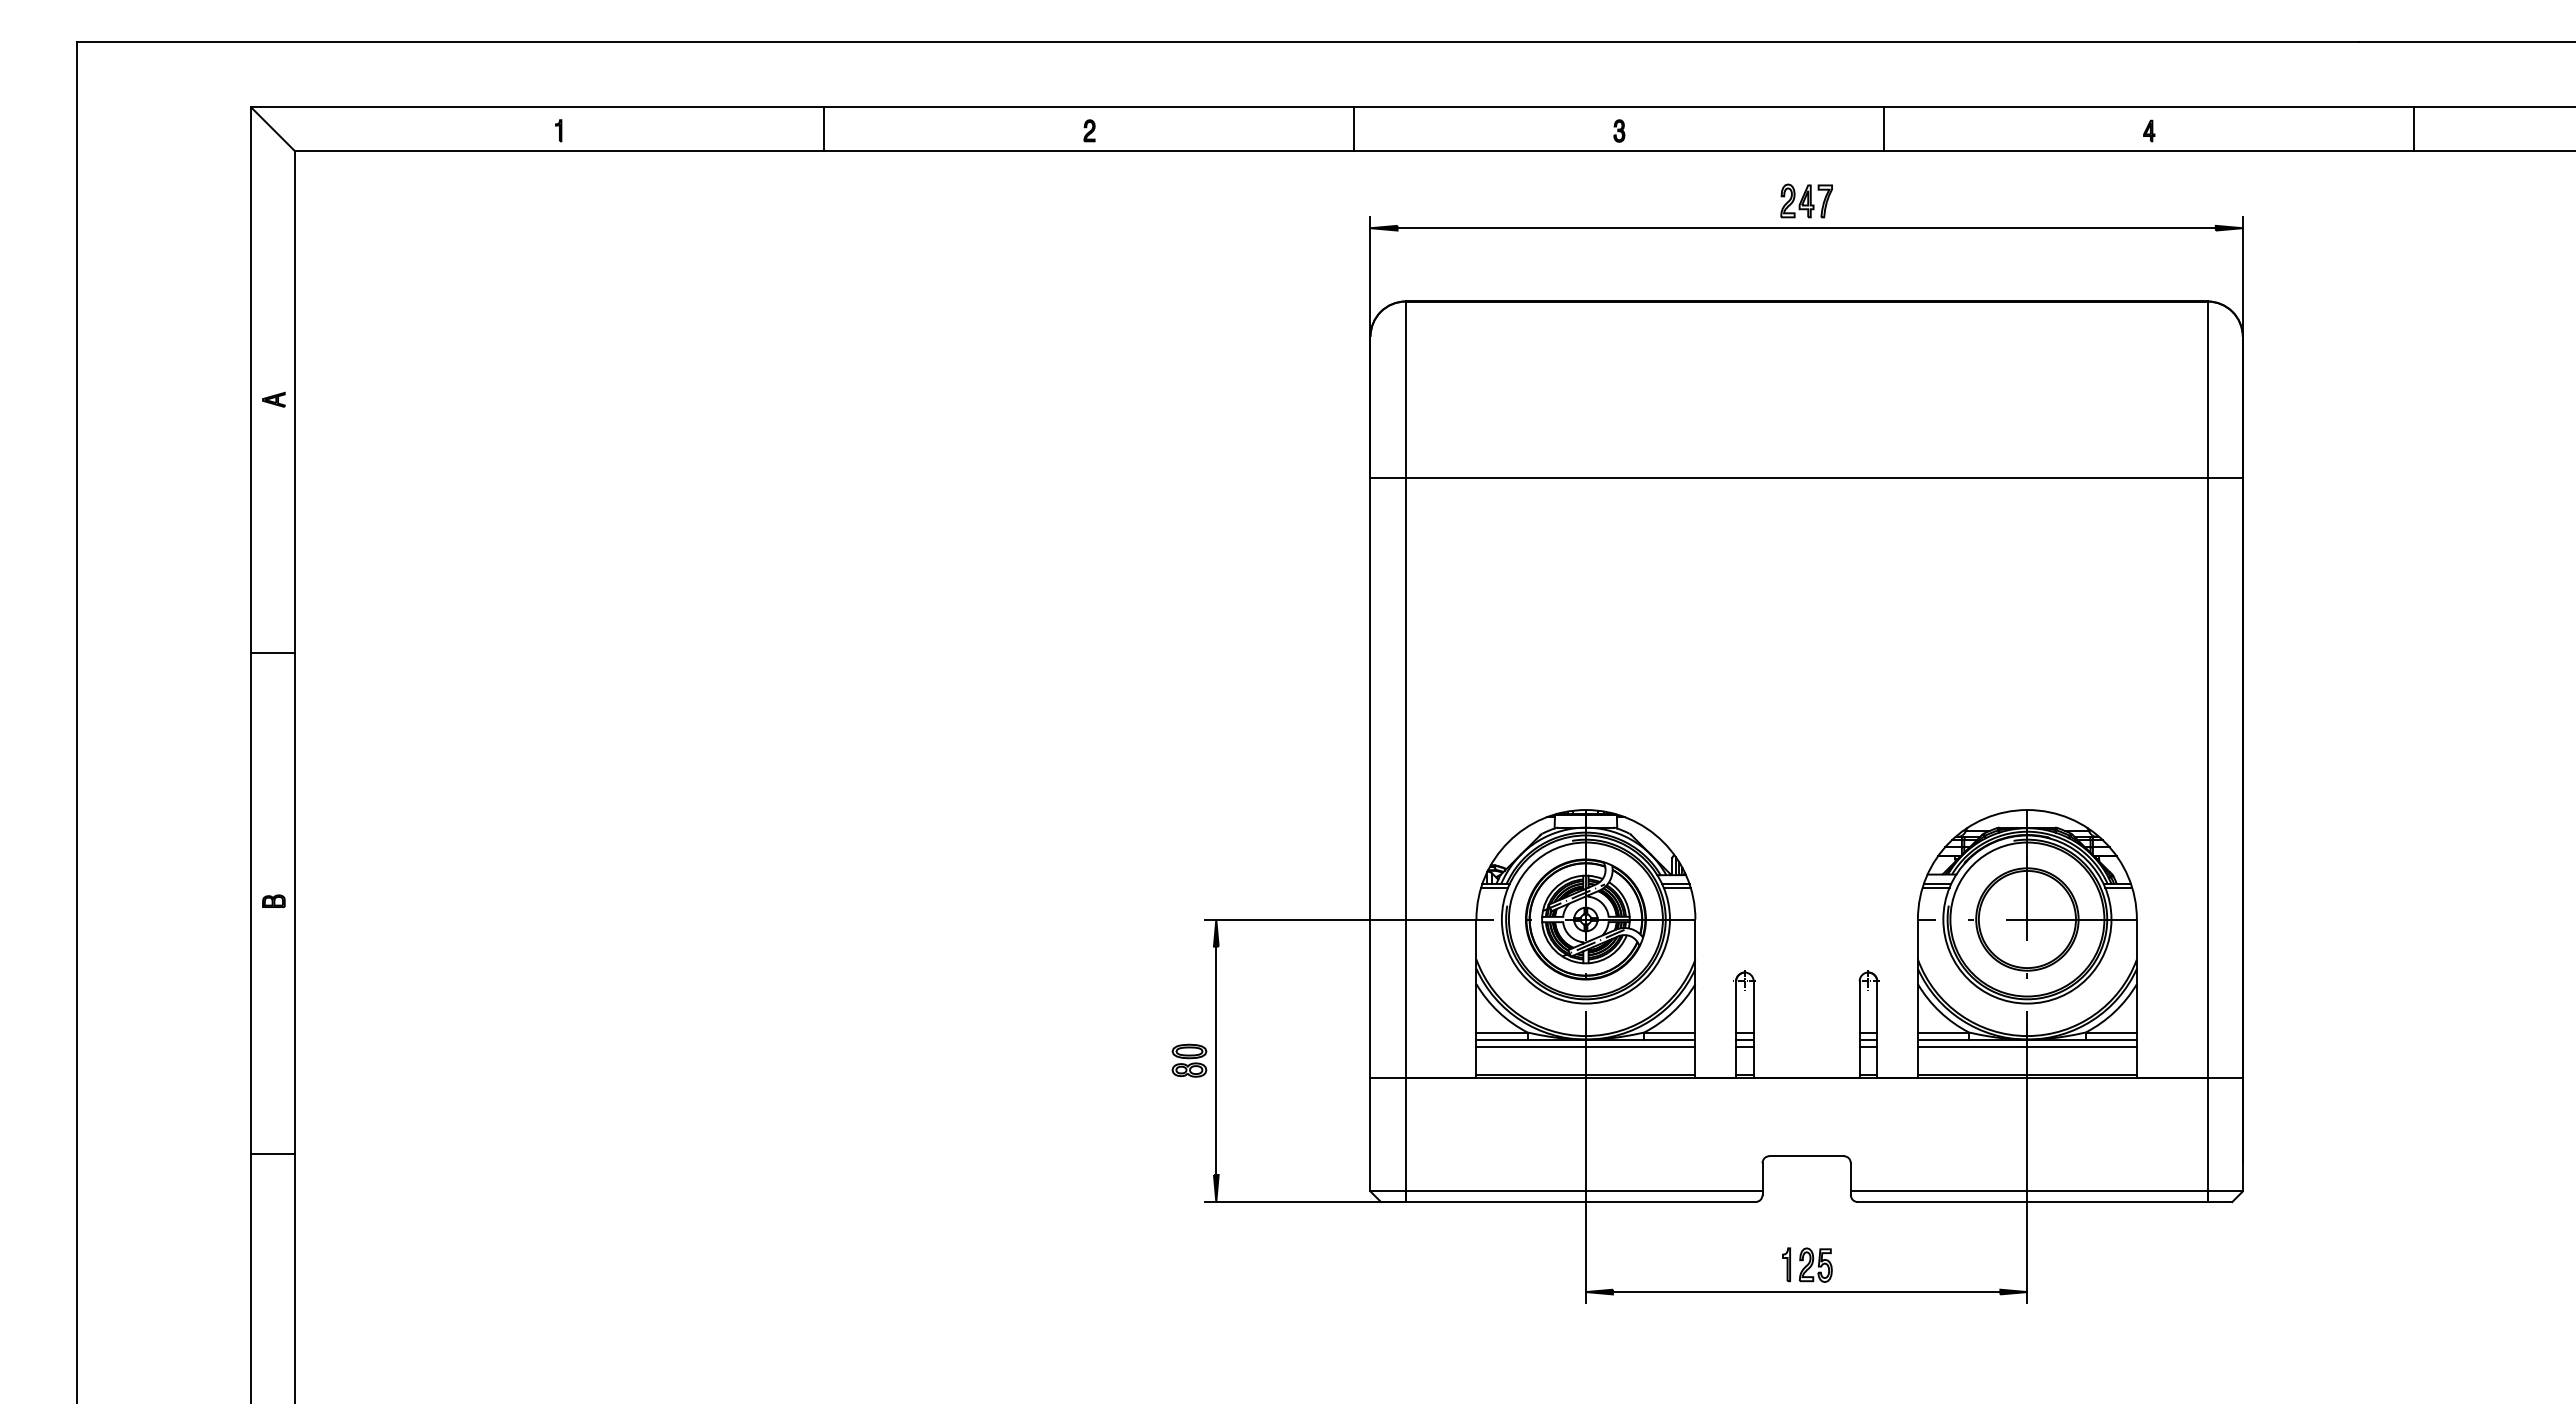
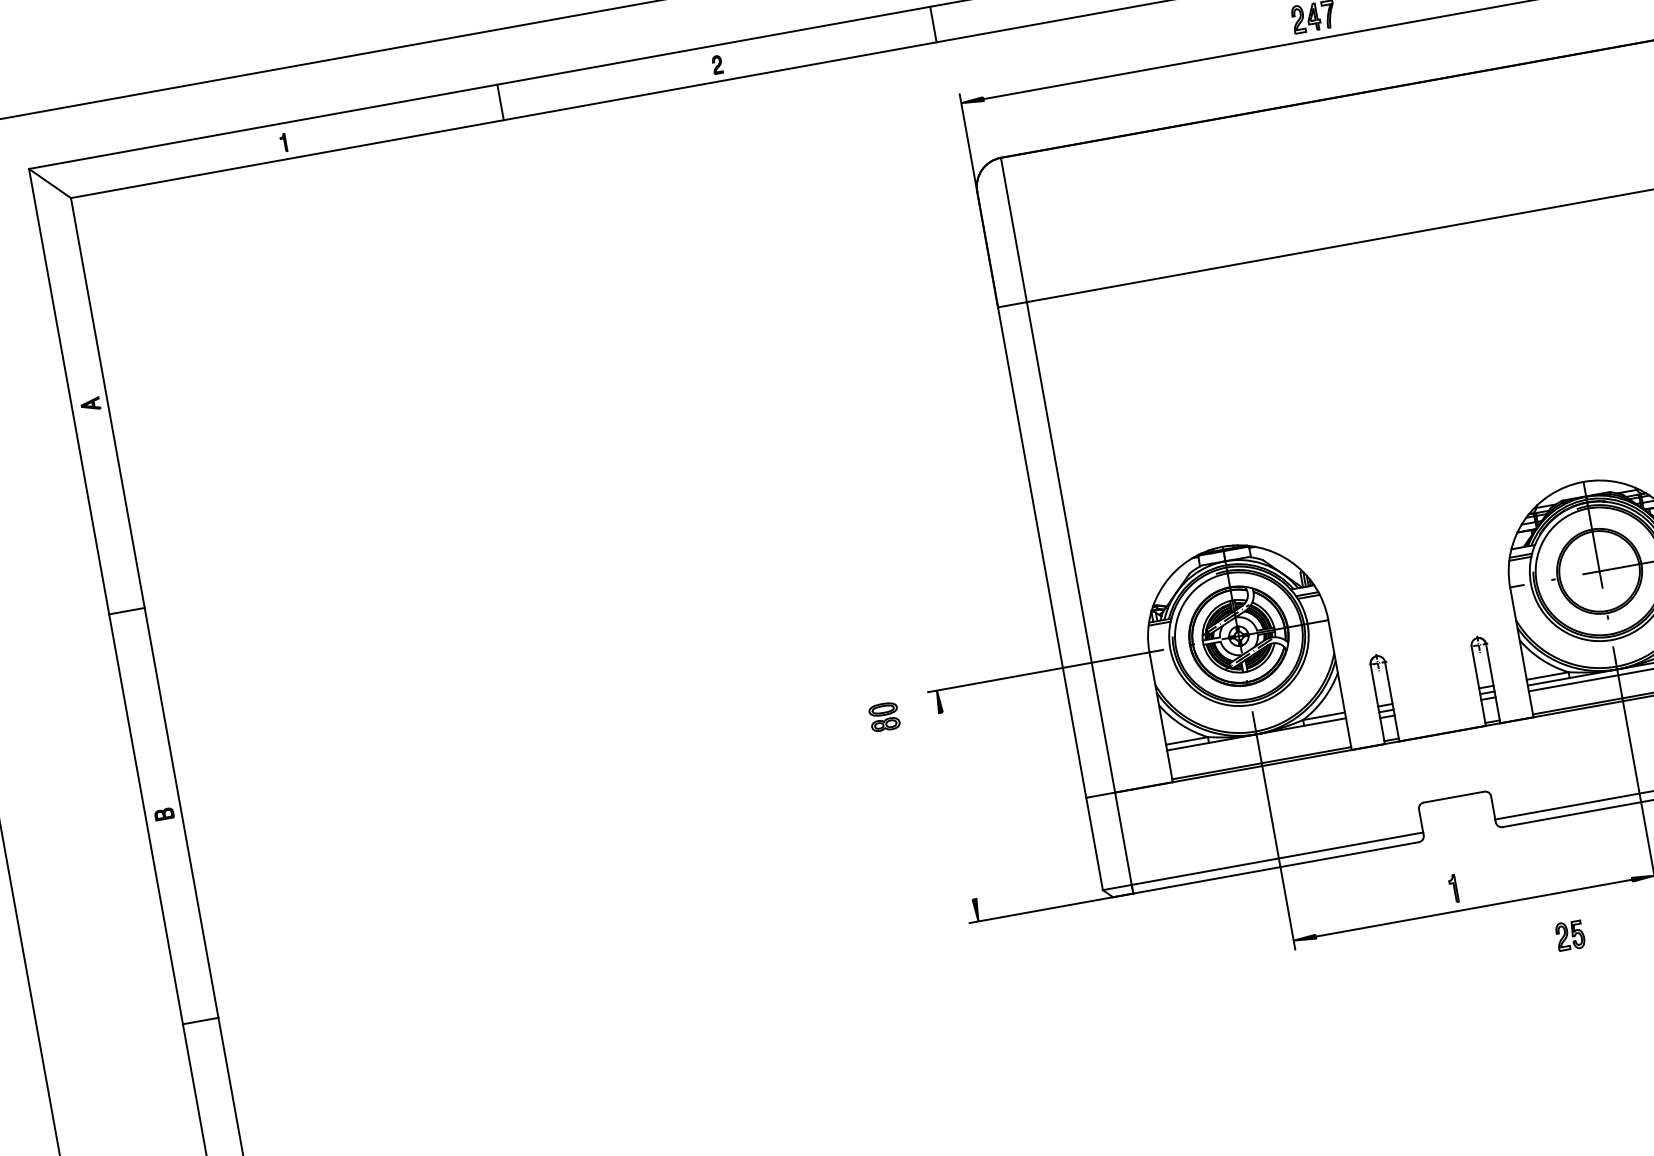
line: (1585, 1046) -> (1257, 740), removed
part: (1189, 1060) -> (884, 716), moved
line: (1216, 1060) -> (957, 805), removed
part: (1815, 1264) -> (1569, 935), moved

